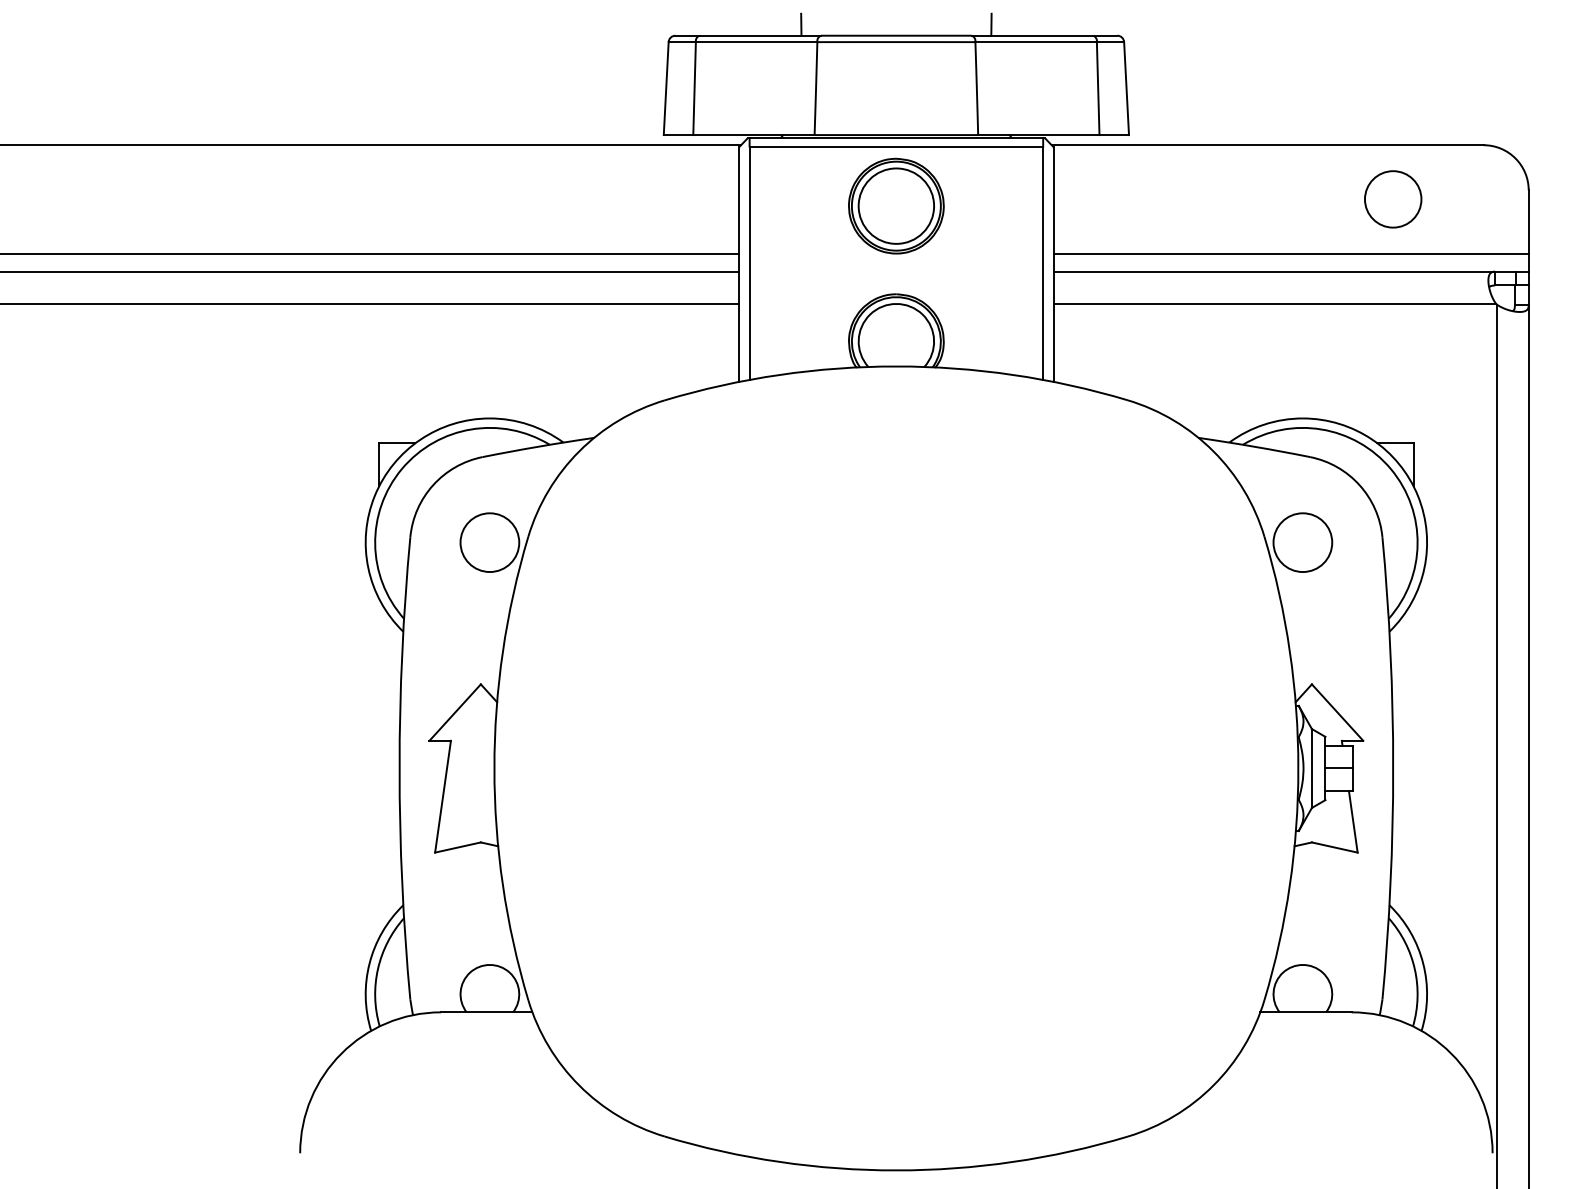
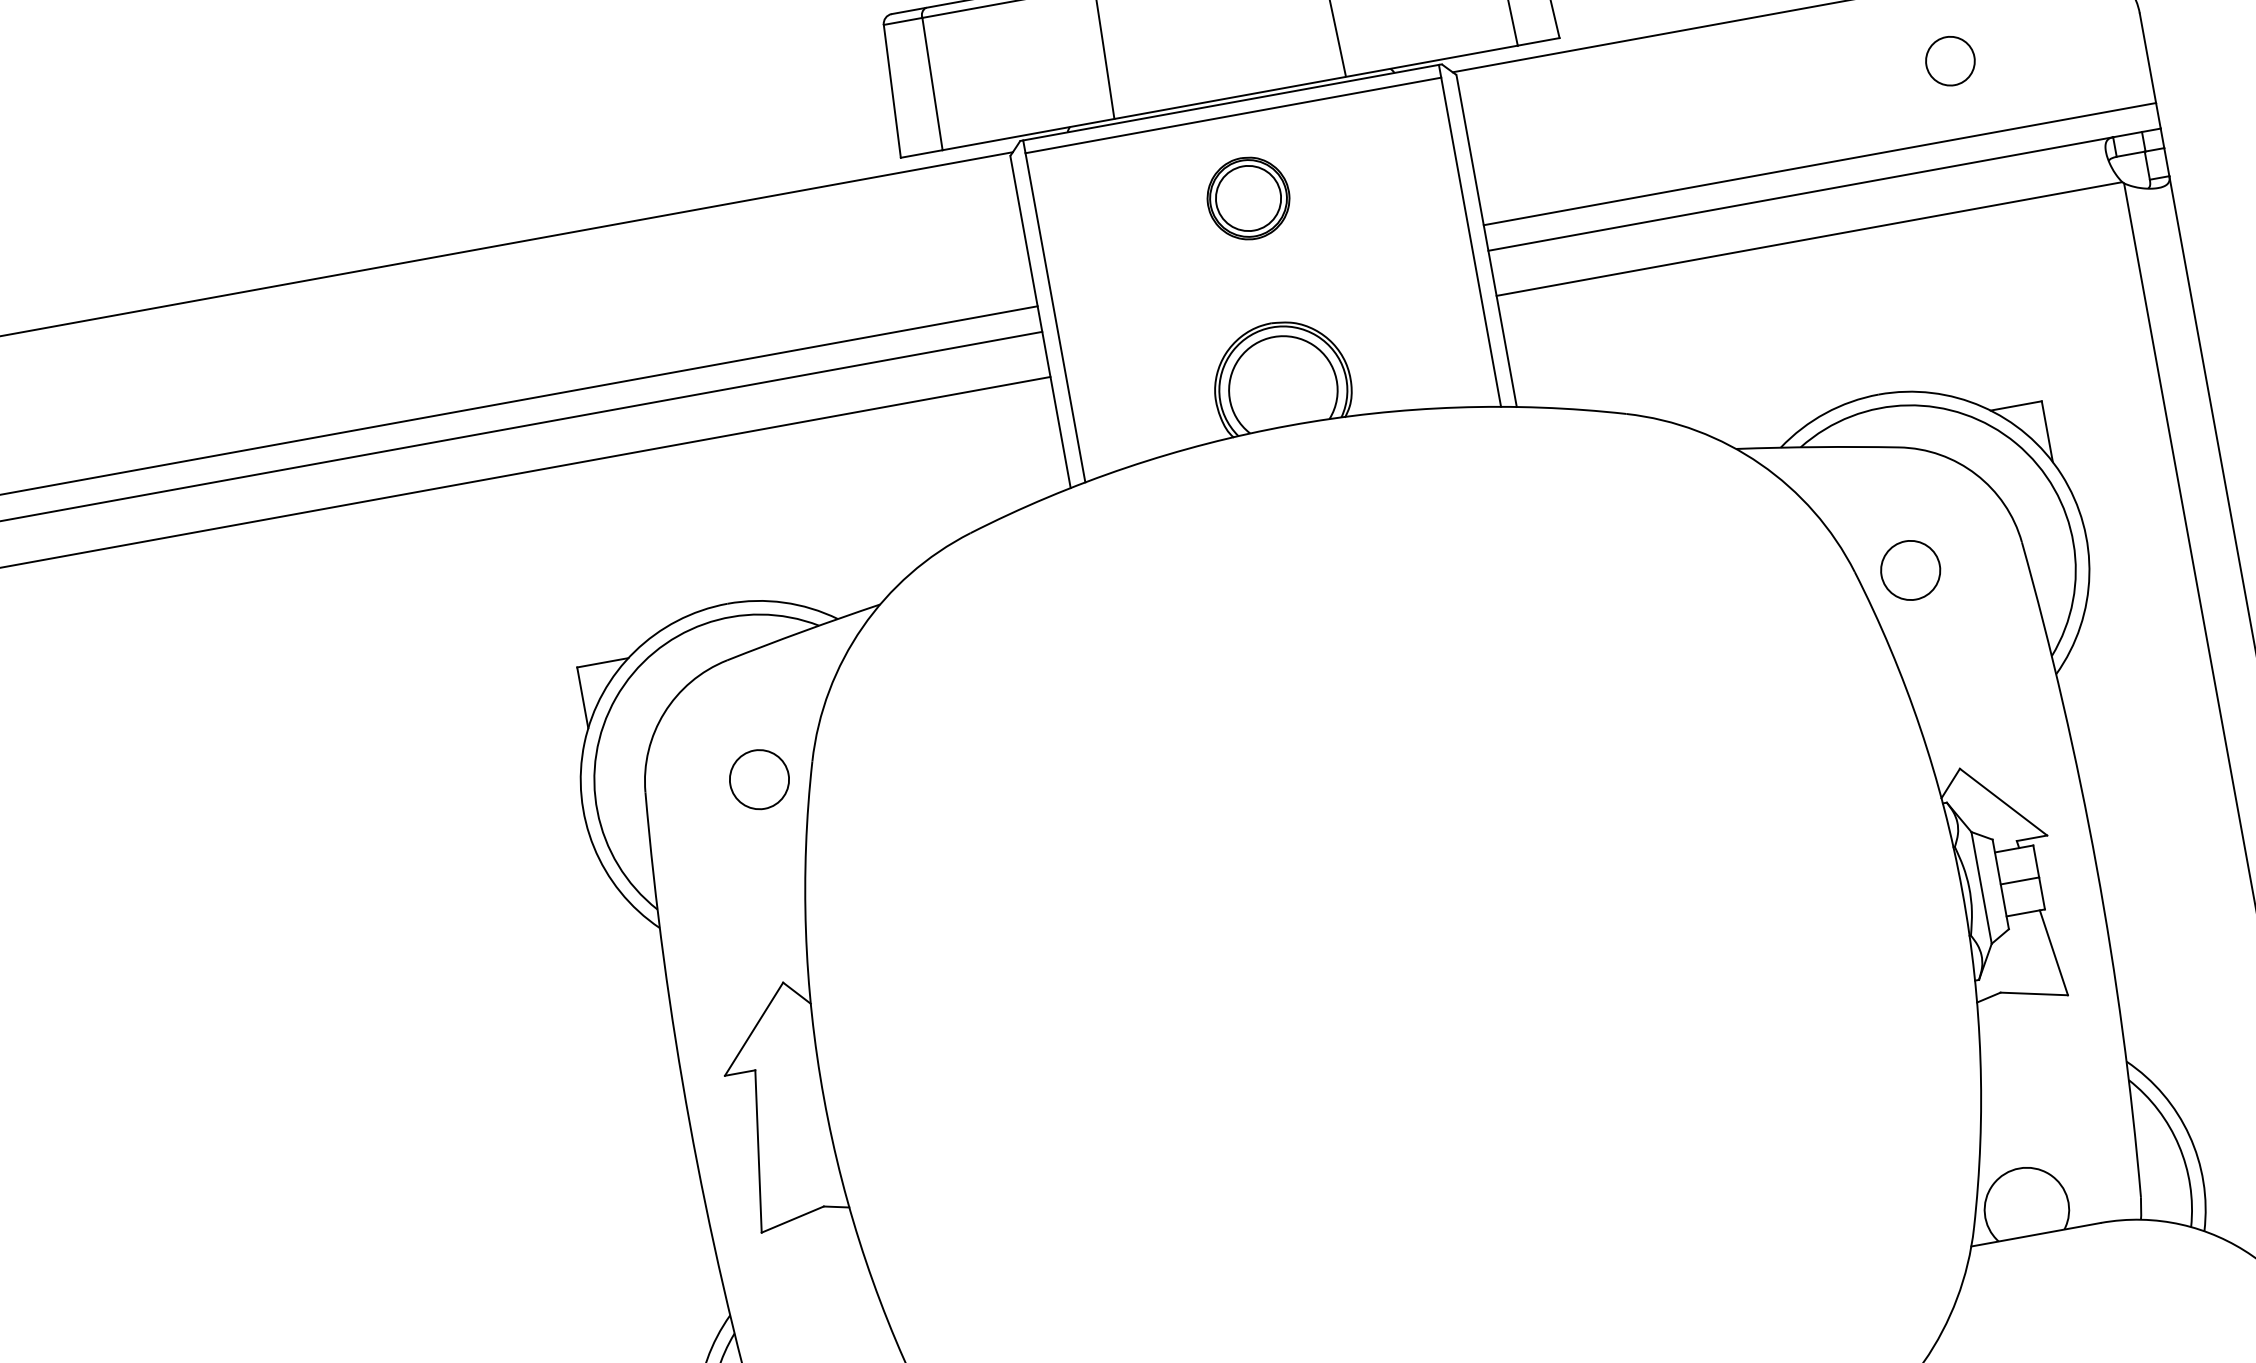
circle: (1393, 199) -> (1950, 61), size x0.6
part: (896, 205) -> (1248, 197), size x0.6
circle: (489, 542) -> (758, 779), size x0.7
circle: (1302, 542) -> (1910, 570), size x0.7

